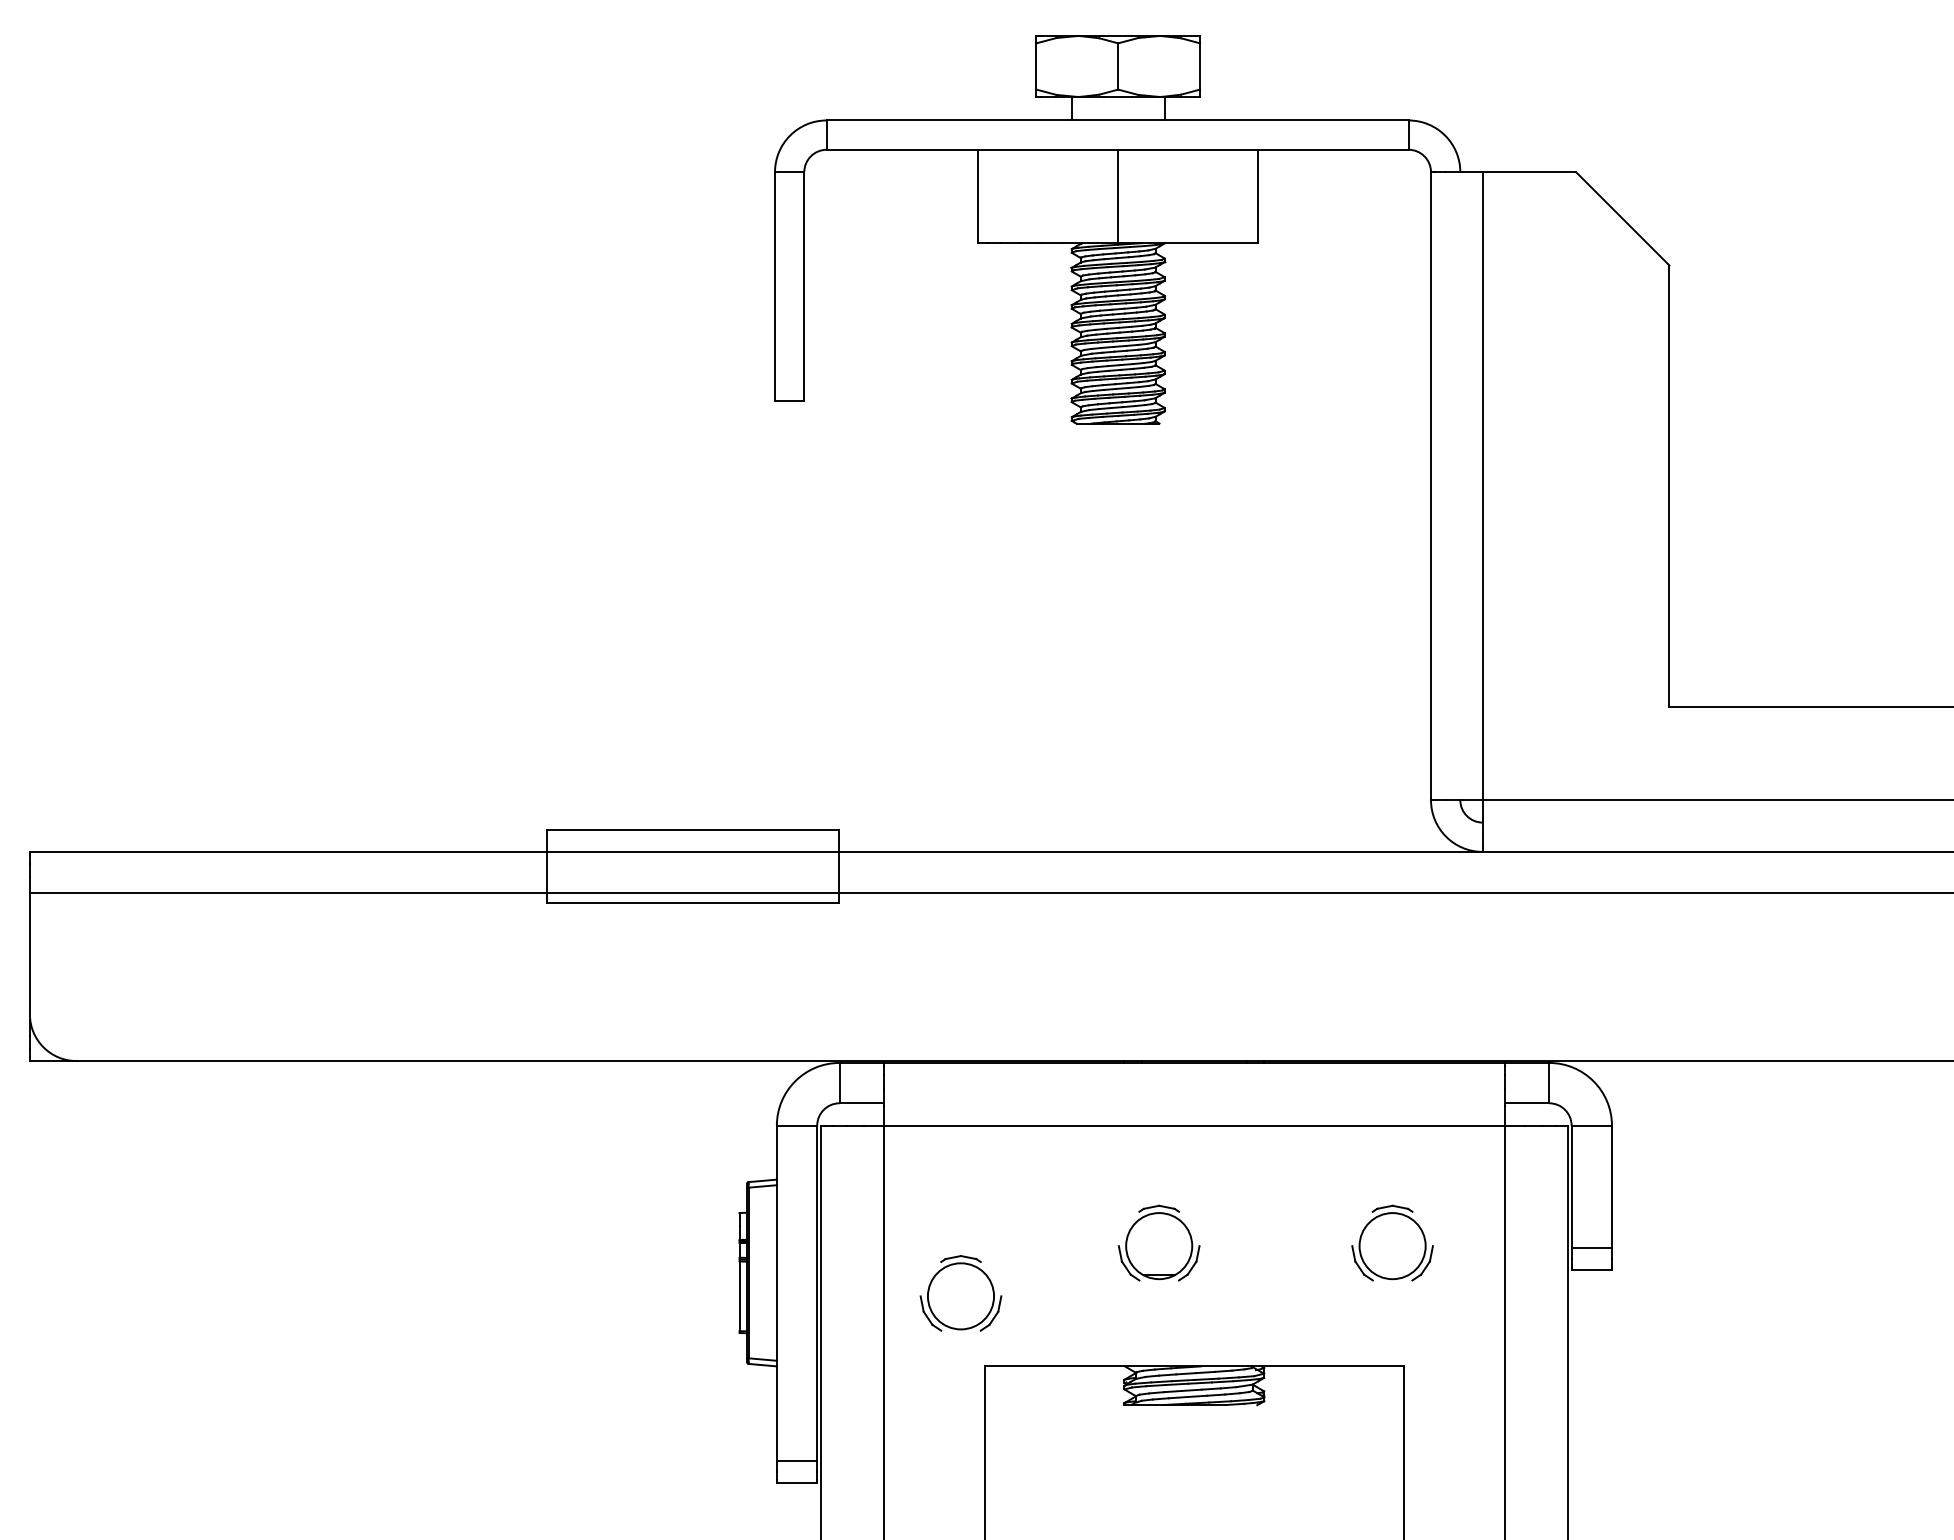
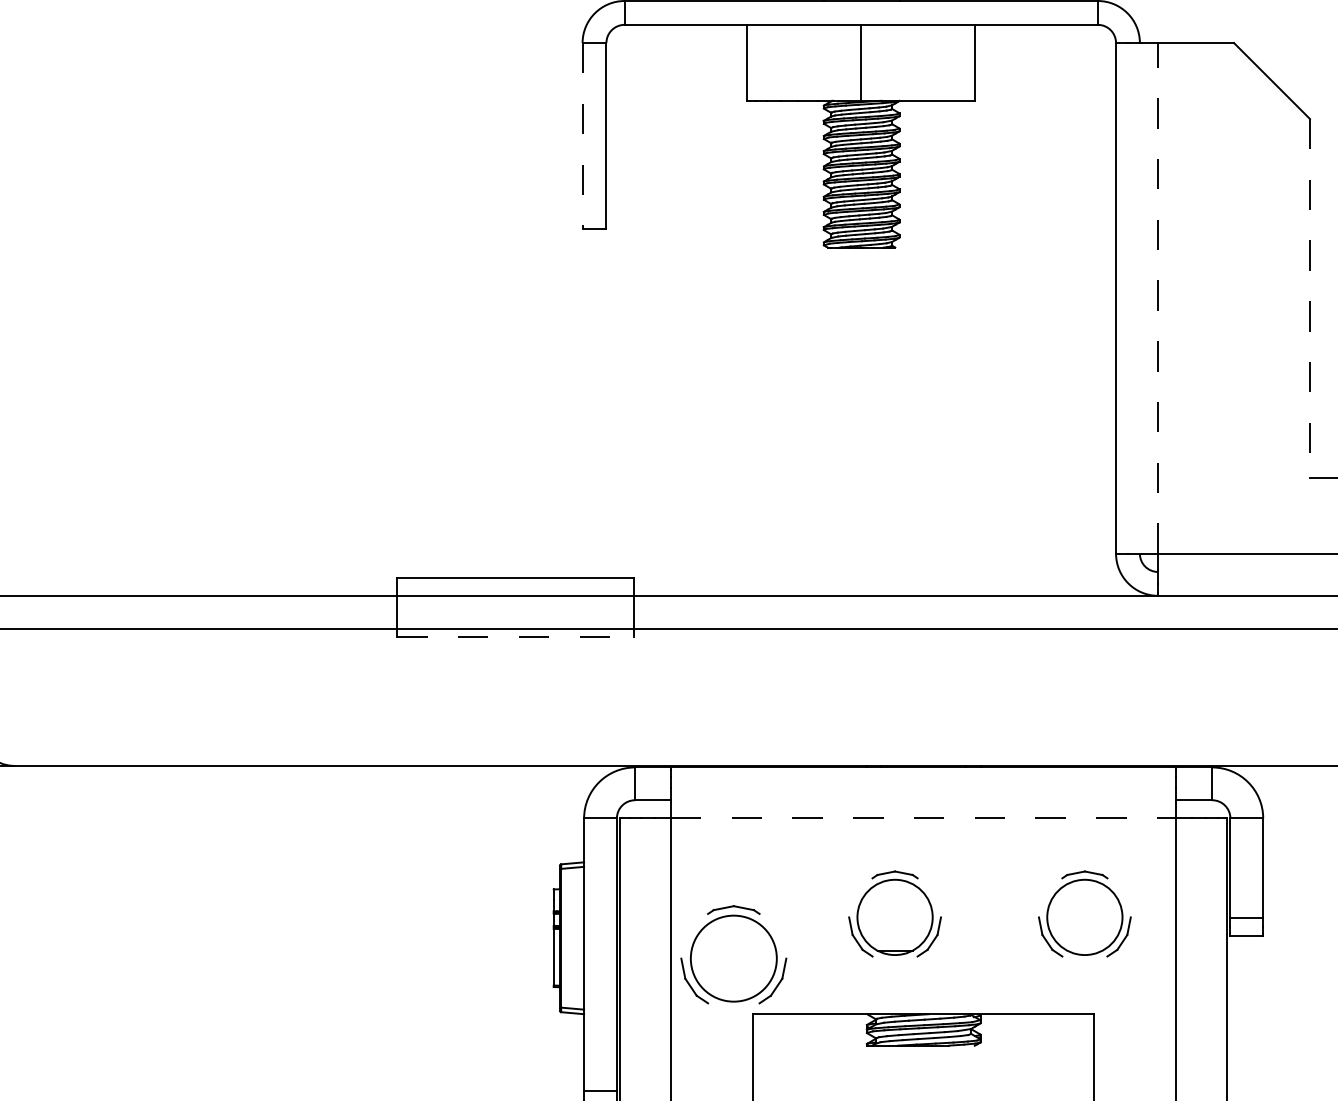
line: (775, 286) -> (582, 136), solid -> dashed
line: (1482, 485) -> (1157, 297), solid -> dashed
line: (1669, 486) -> (1309, 298), solid -> dashed
line: (692, 903) -> (515, 637), solid -> dashed
line: (1194, 1125) -> (923, 818), solid -> dashed
part: (1158, 1242) -> (894, 913), size x1.4
part: (1392, 1242) -> (1084, 913), size x1.4
part: (960, 1293) -> (733, 954), size x1.6

